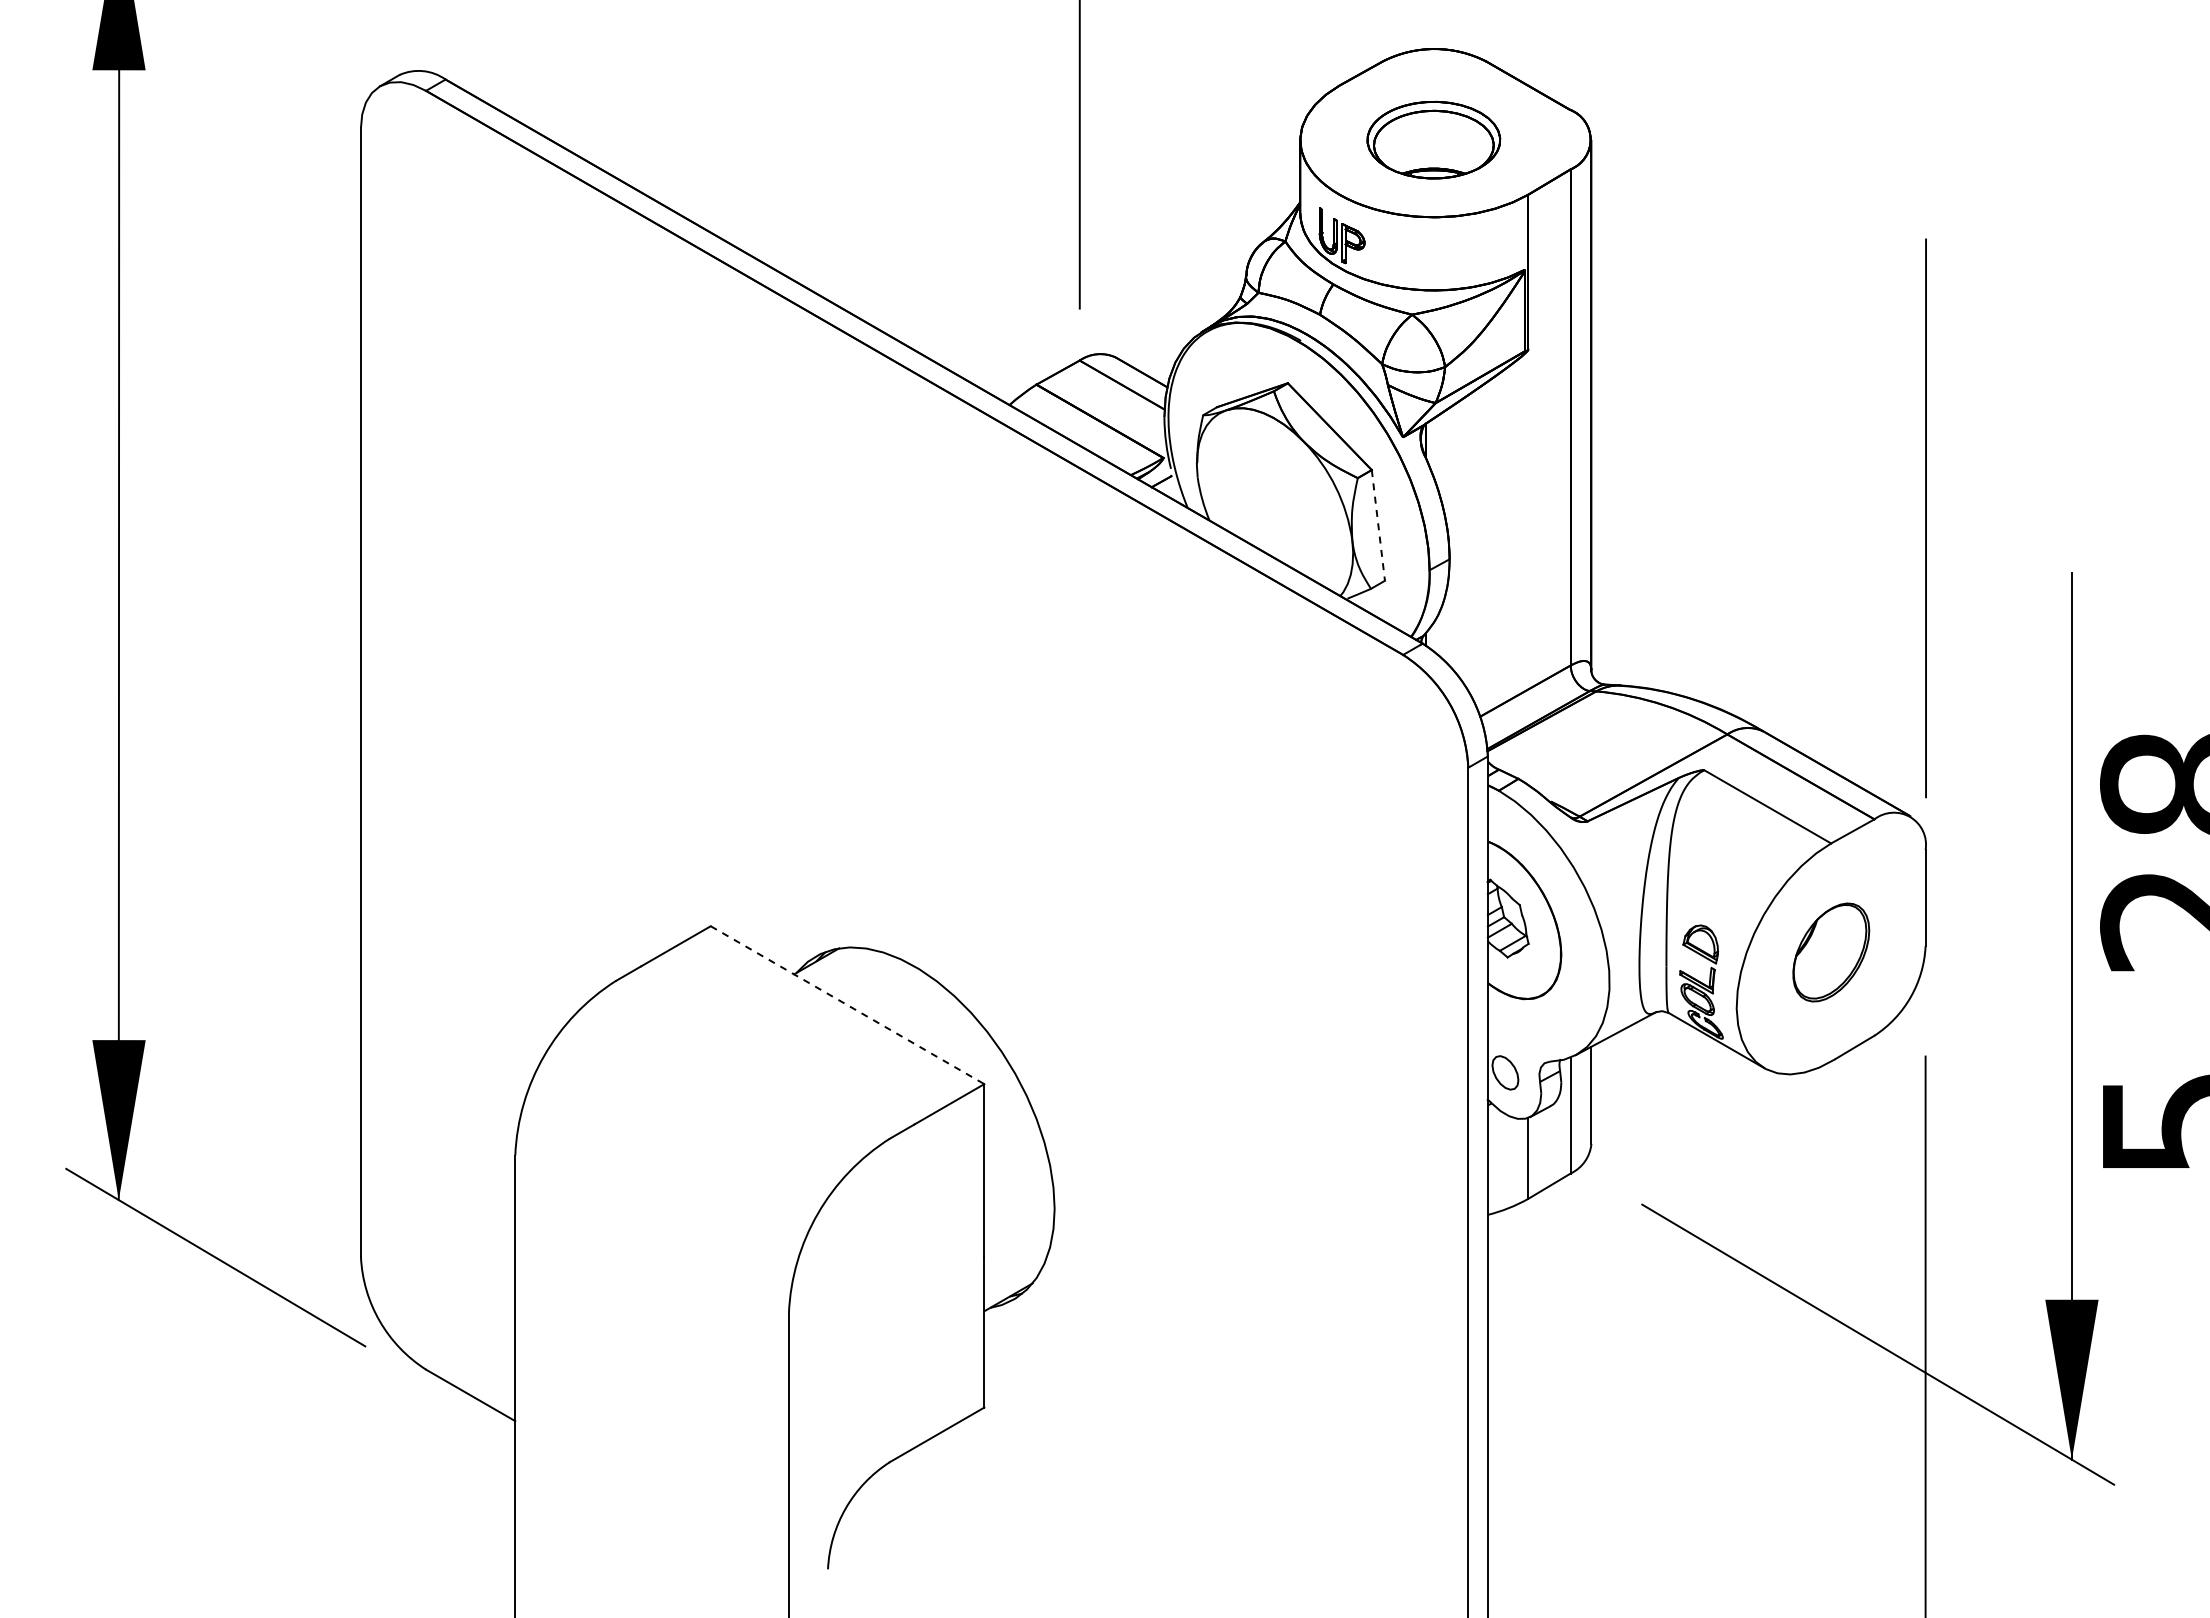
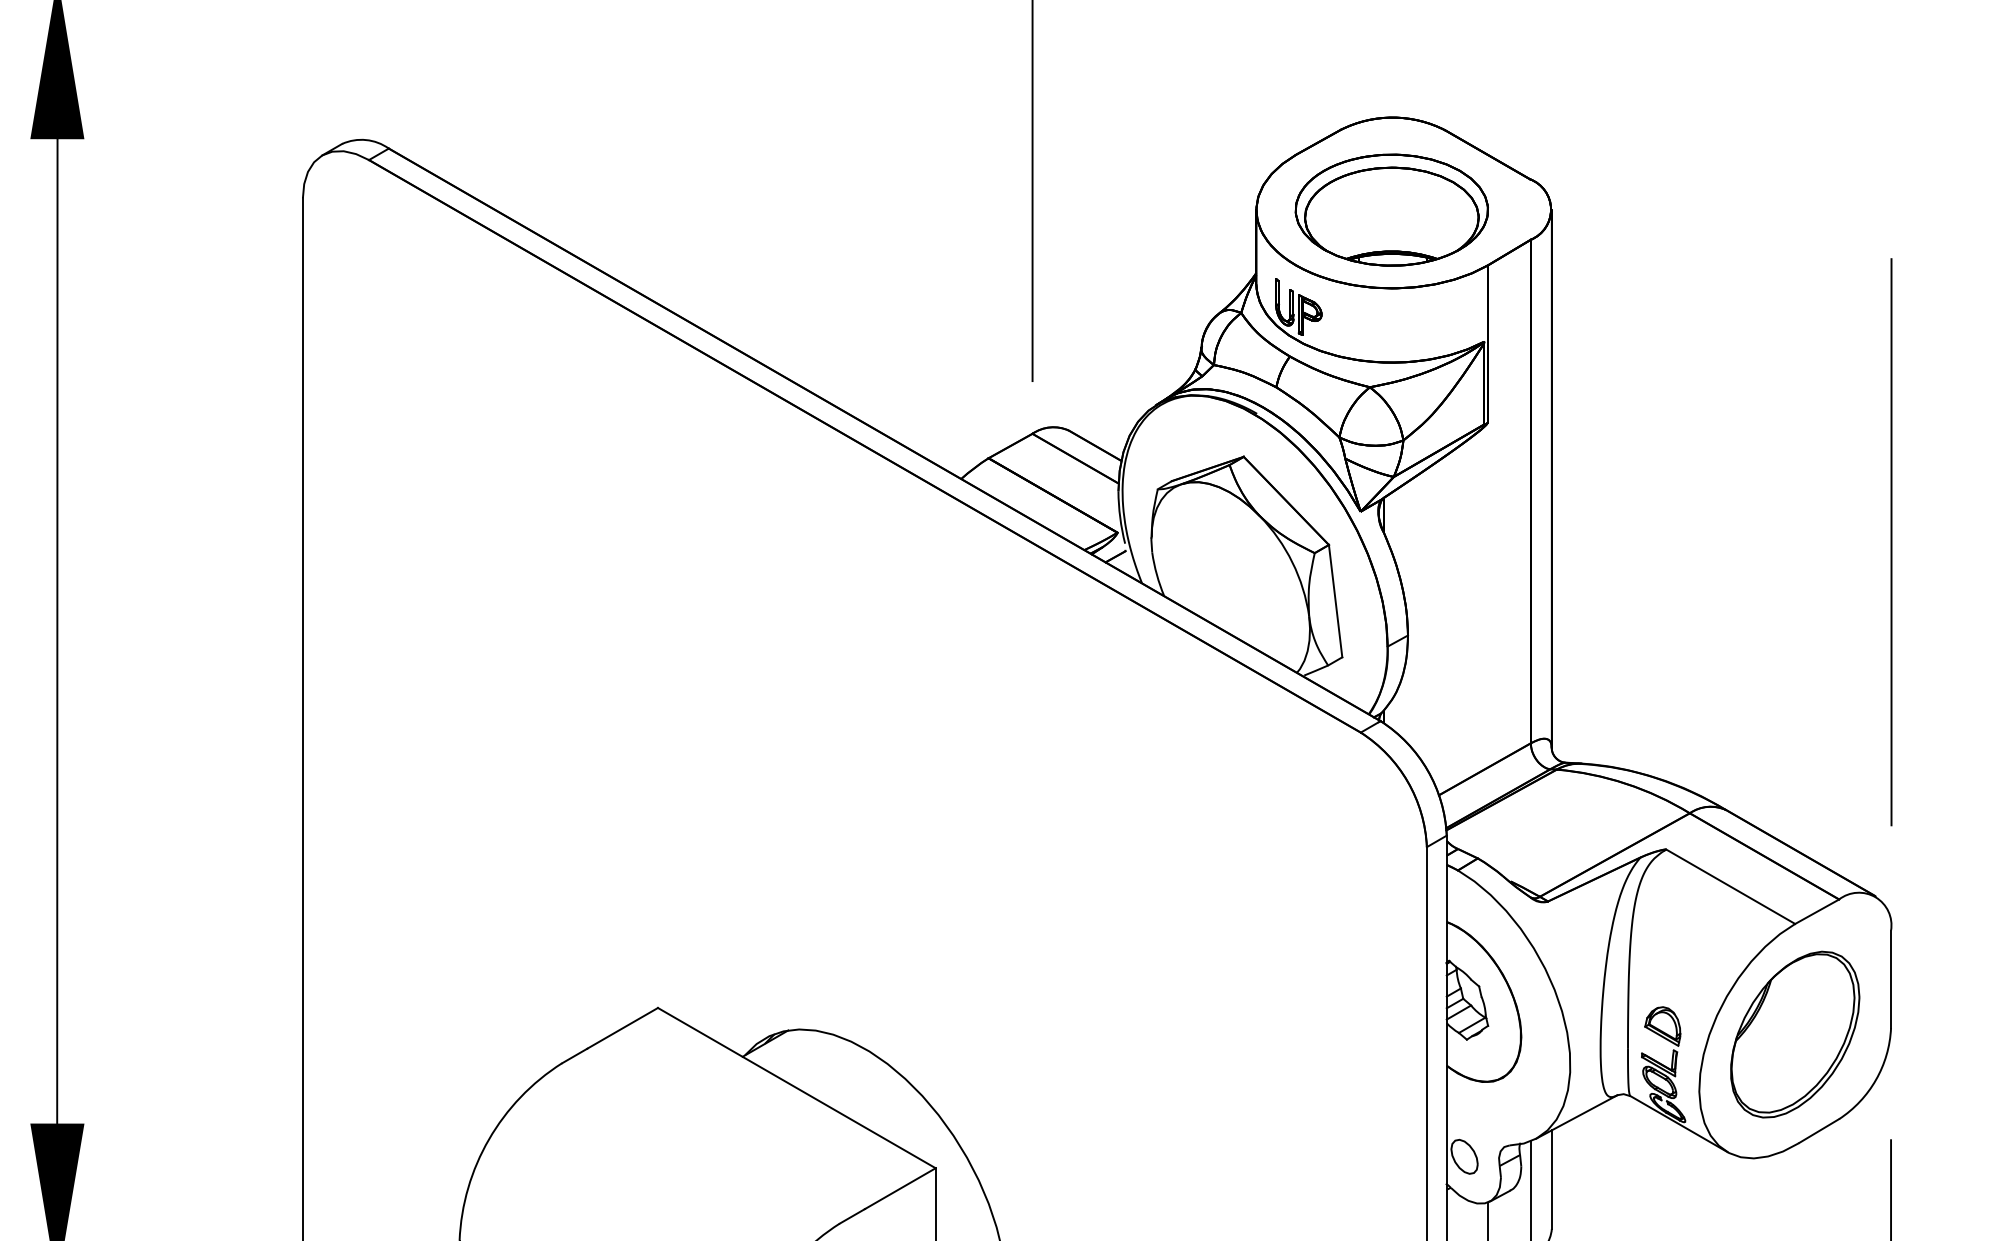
part: (1433, 139) -> (1391, 209), size x1.43
line: (1925, 518) -> (1890, 542), moved
line: (1378, 525) -> (1335, 601), dashed -> solid
part: (1831, 952) -> (1795, 1034), size x1.67
line: (847, 1005) -> (796, 1088), dashed -> solid

